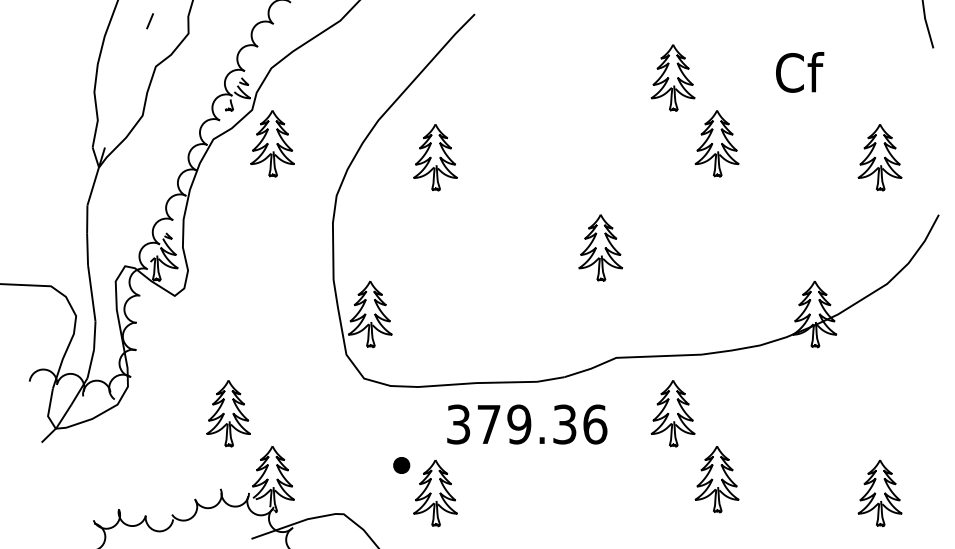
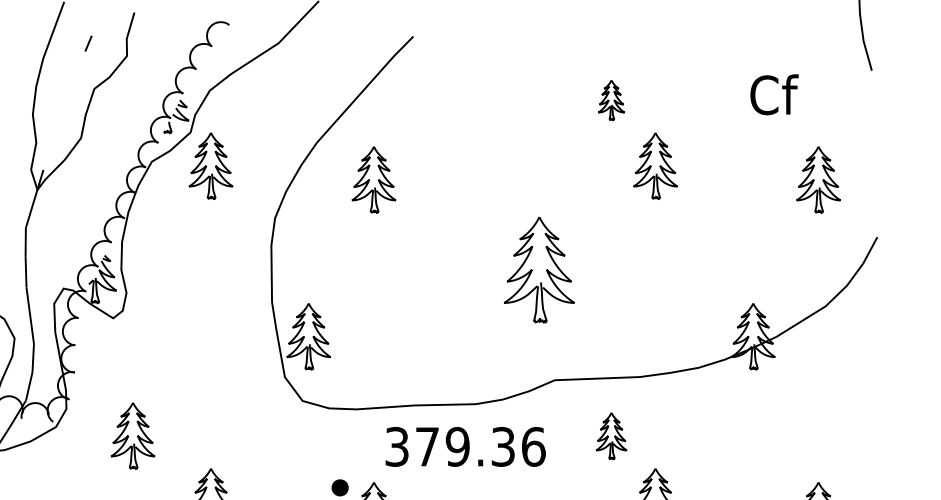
text: (800, 72) -> (774, 94), moved
part: (672, 77) -> (610, 99), size x0.6
part: (600, 247) -> (538, 269), size x1.6
part: (228, 413) -> (132, 435), moved
part: (672, 413) -> (610, 435), size x0.7

